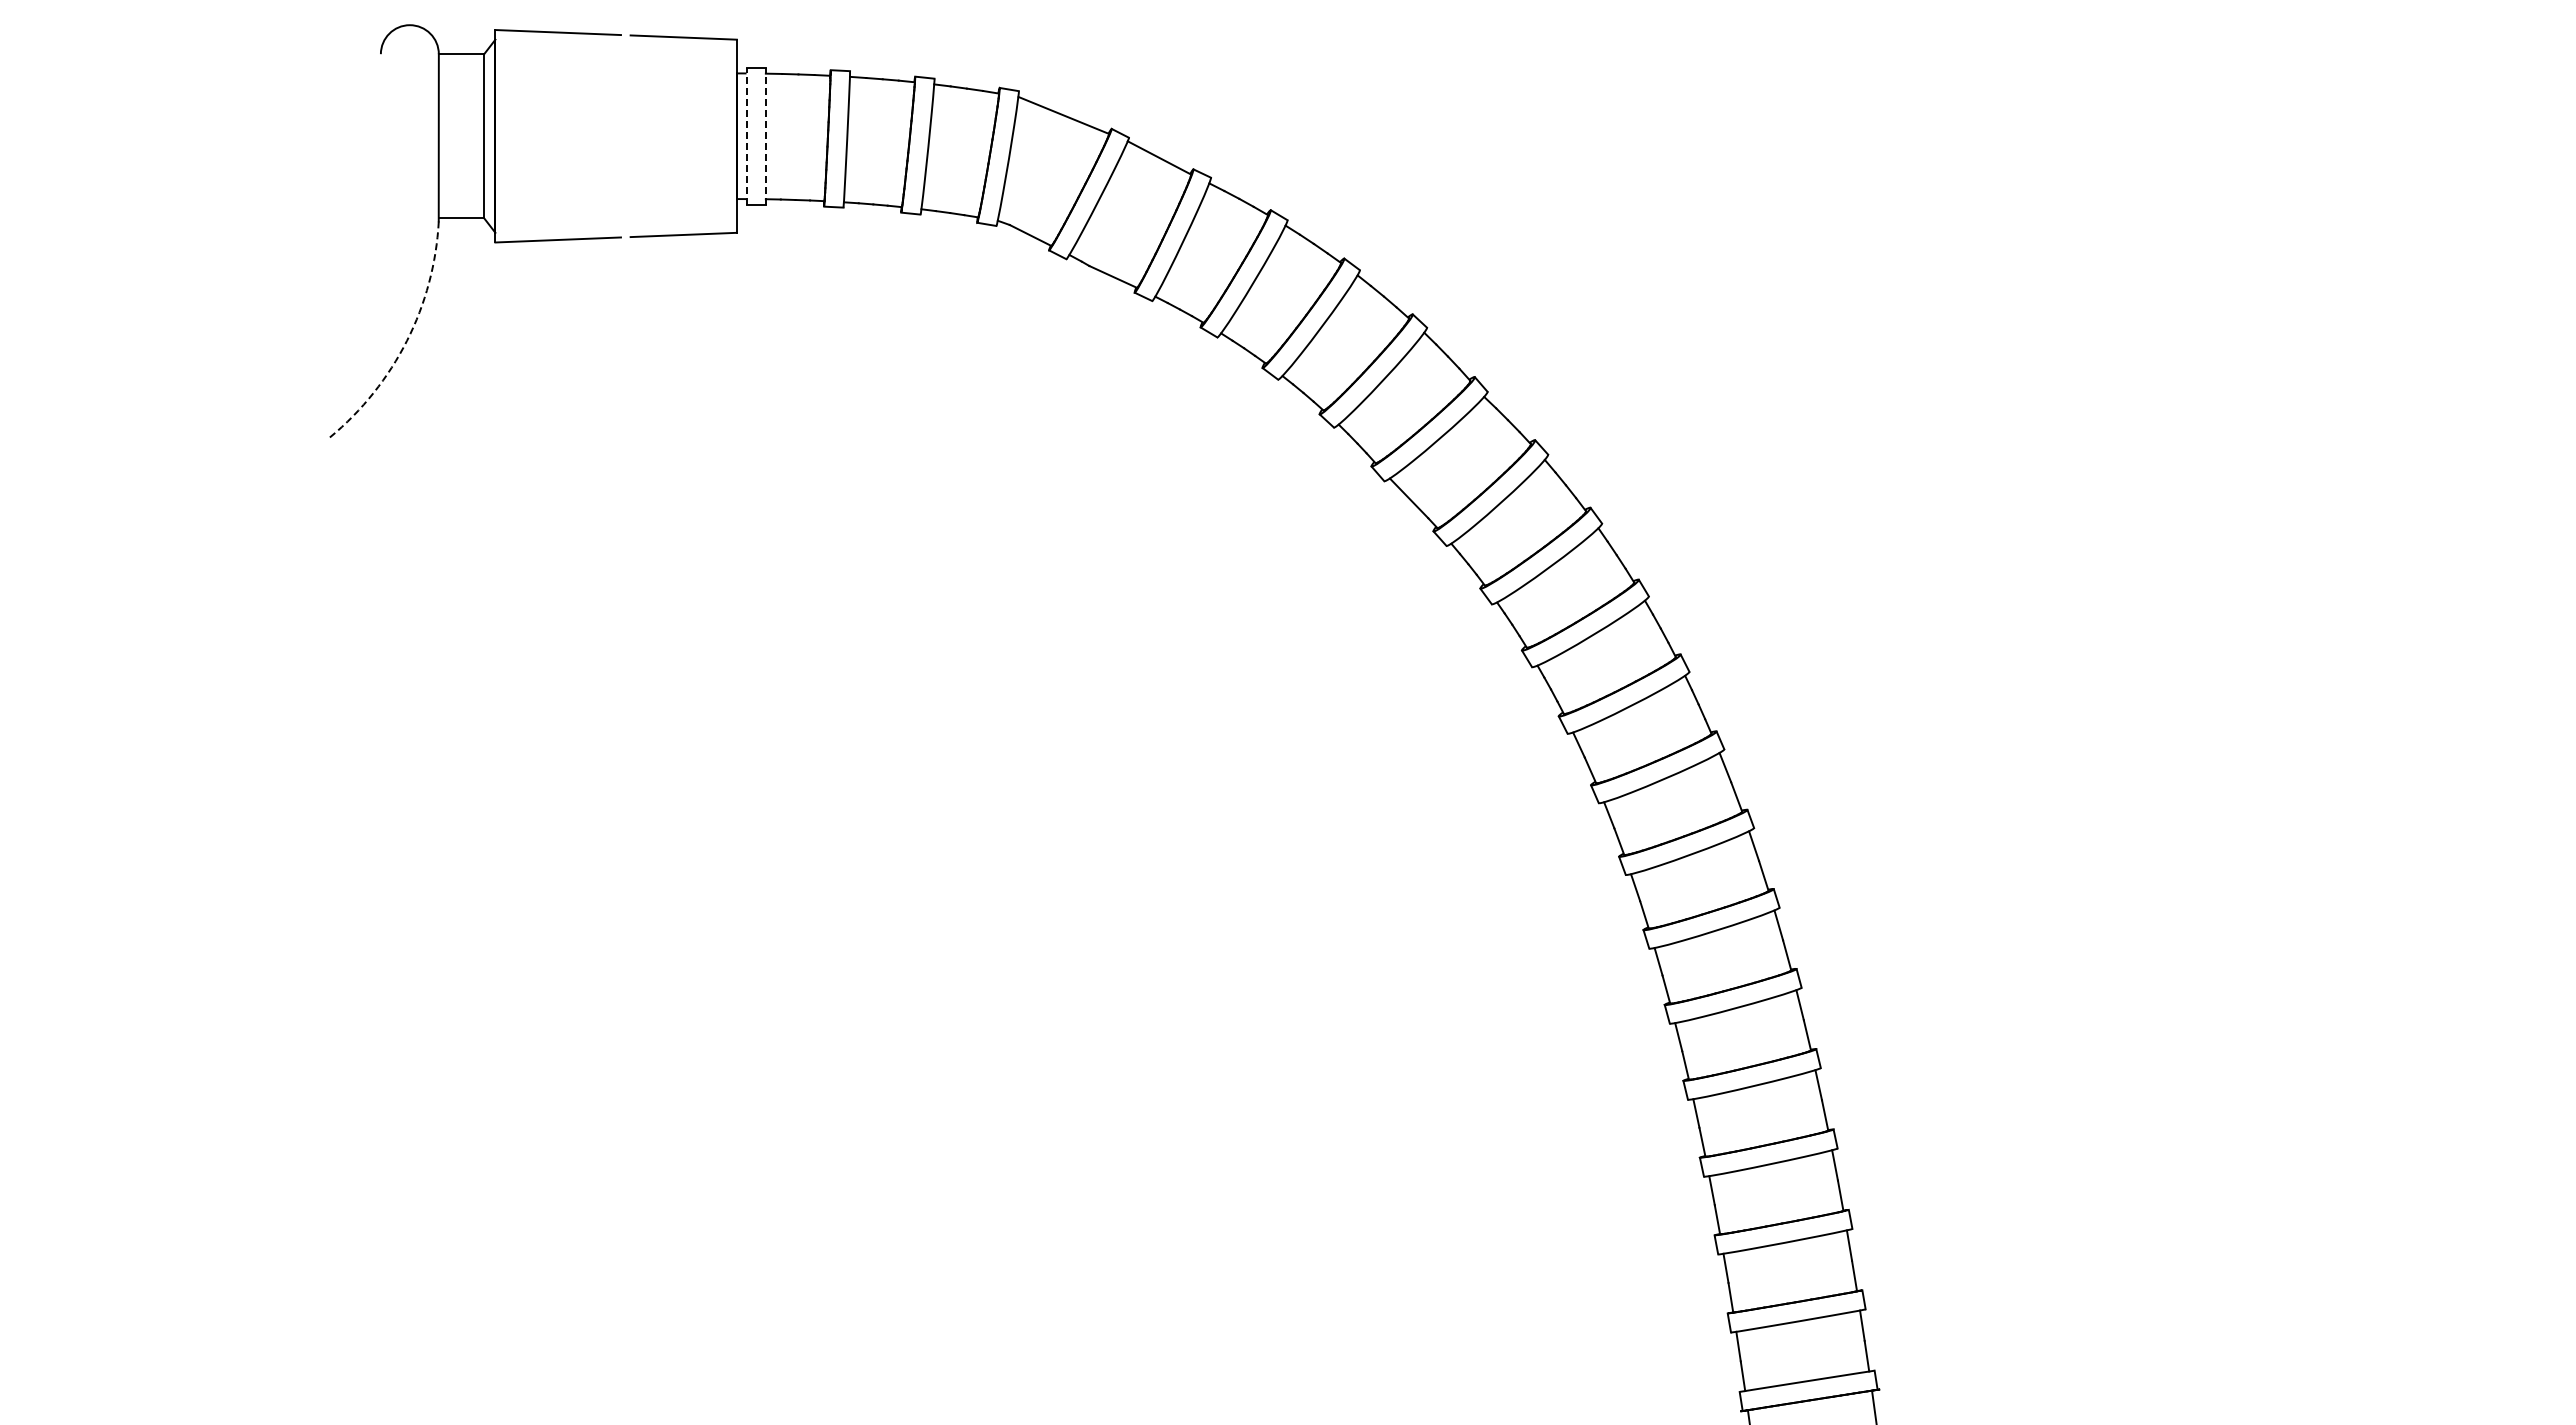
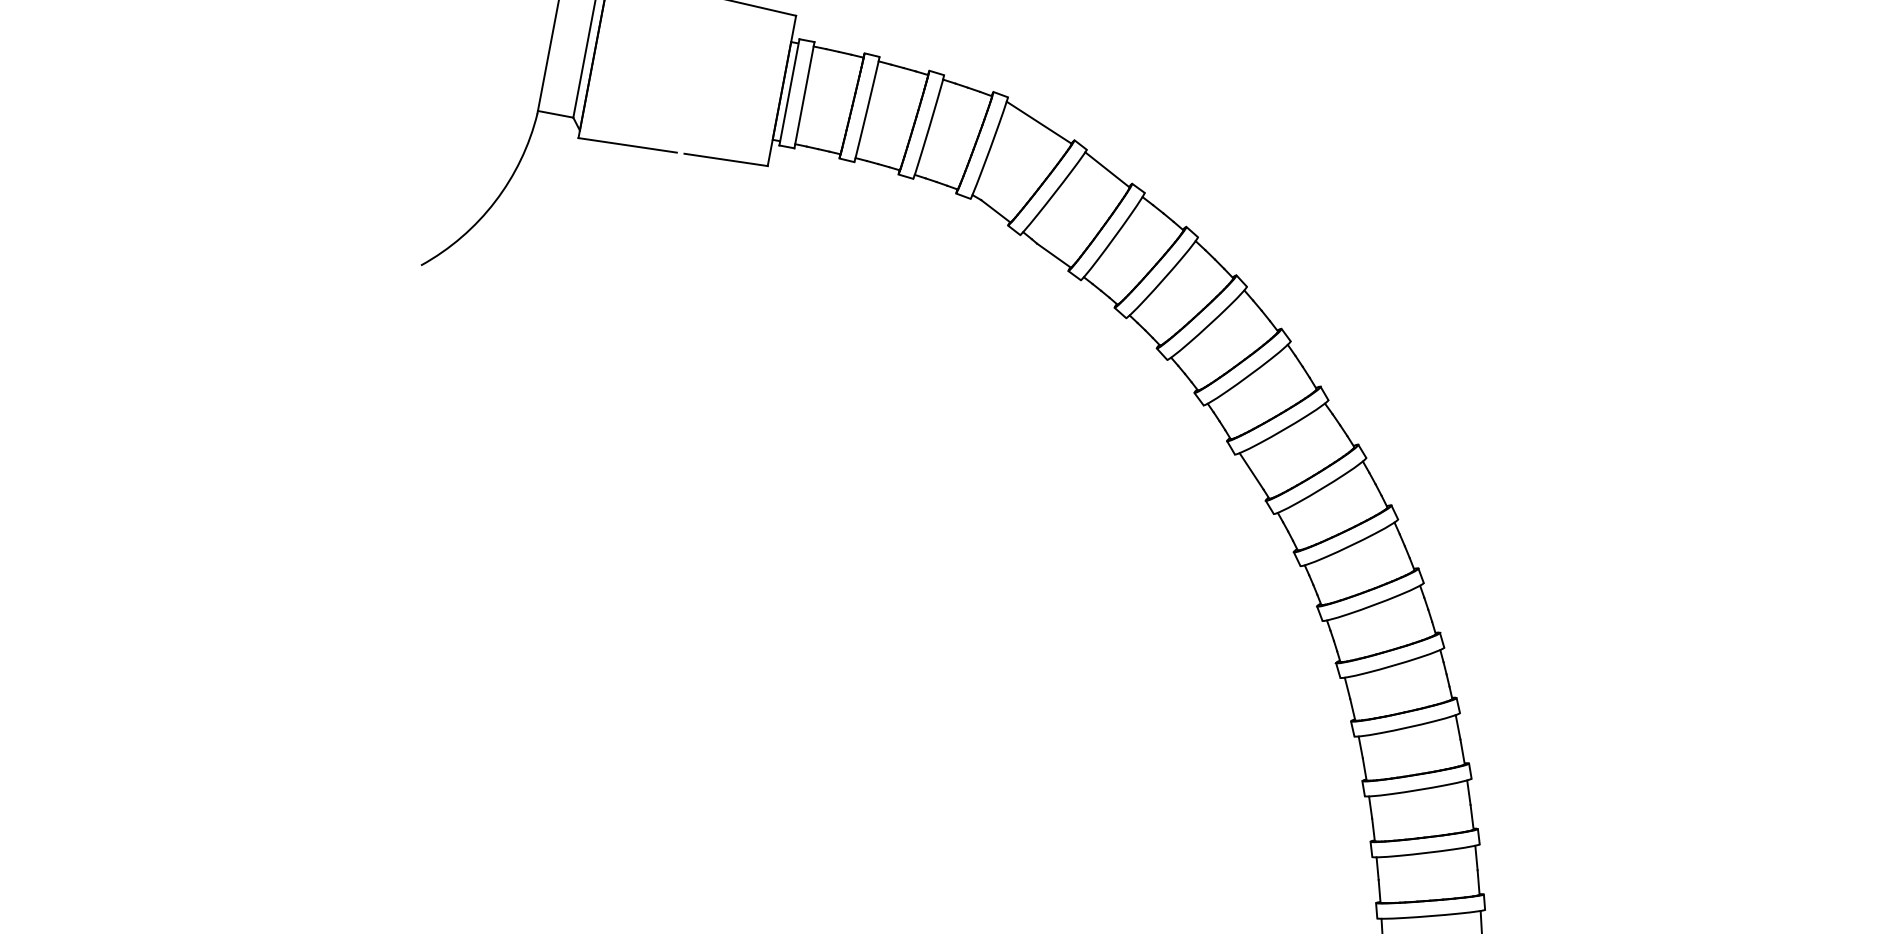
line: (746, 135) -> (789, 91), dashed -> solid
line: (765, 135) -> (804, 94), dashed -> solid
arc: (407, 340) -> (495, 201), dashed -> solid

